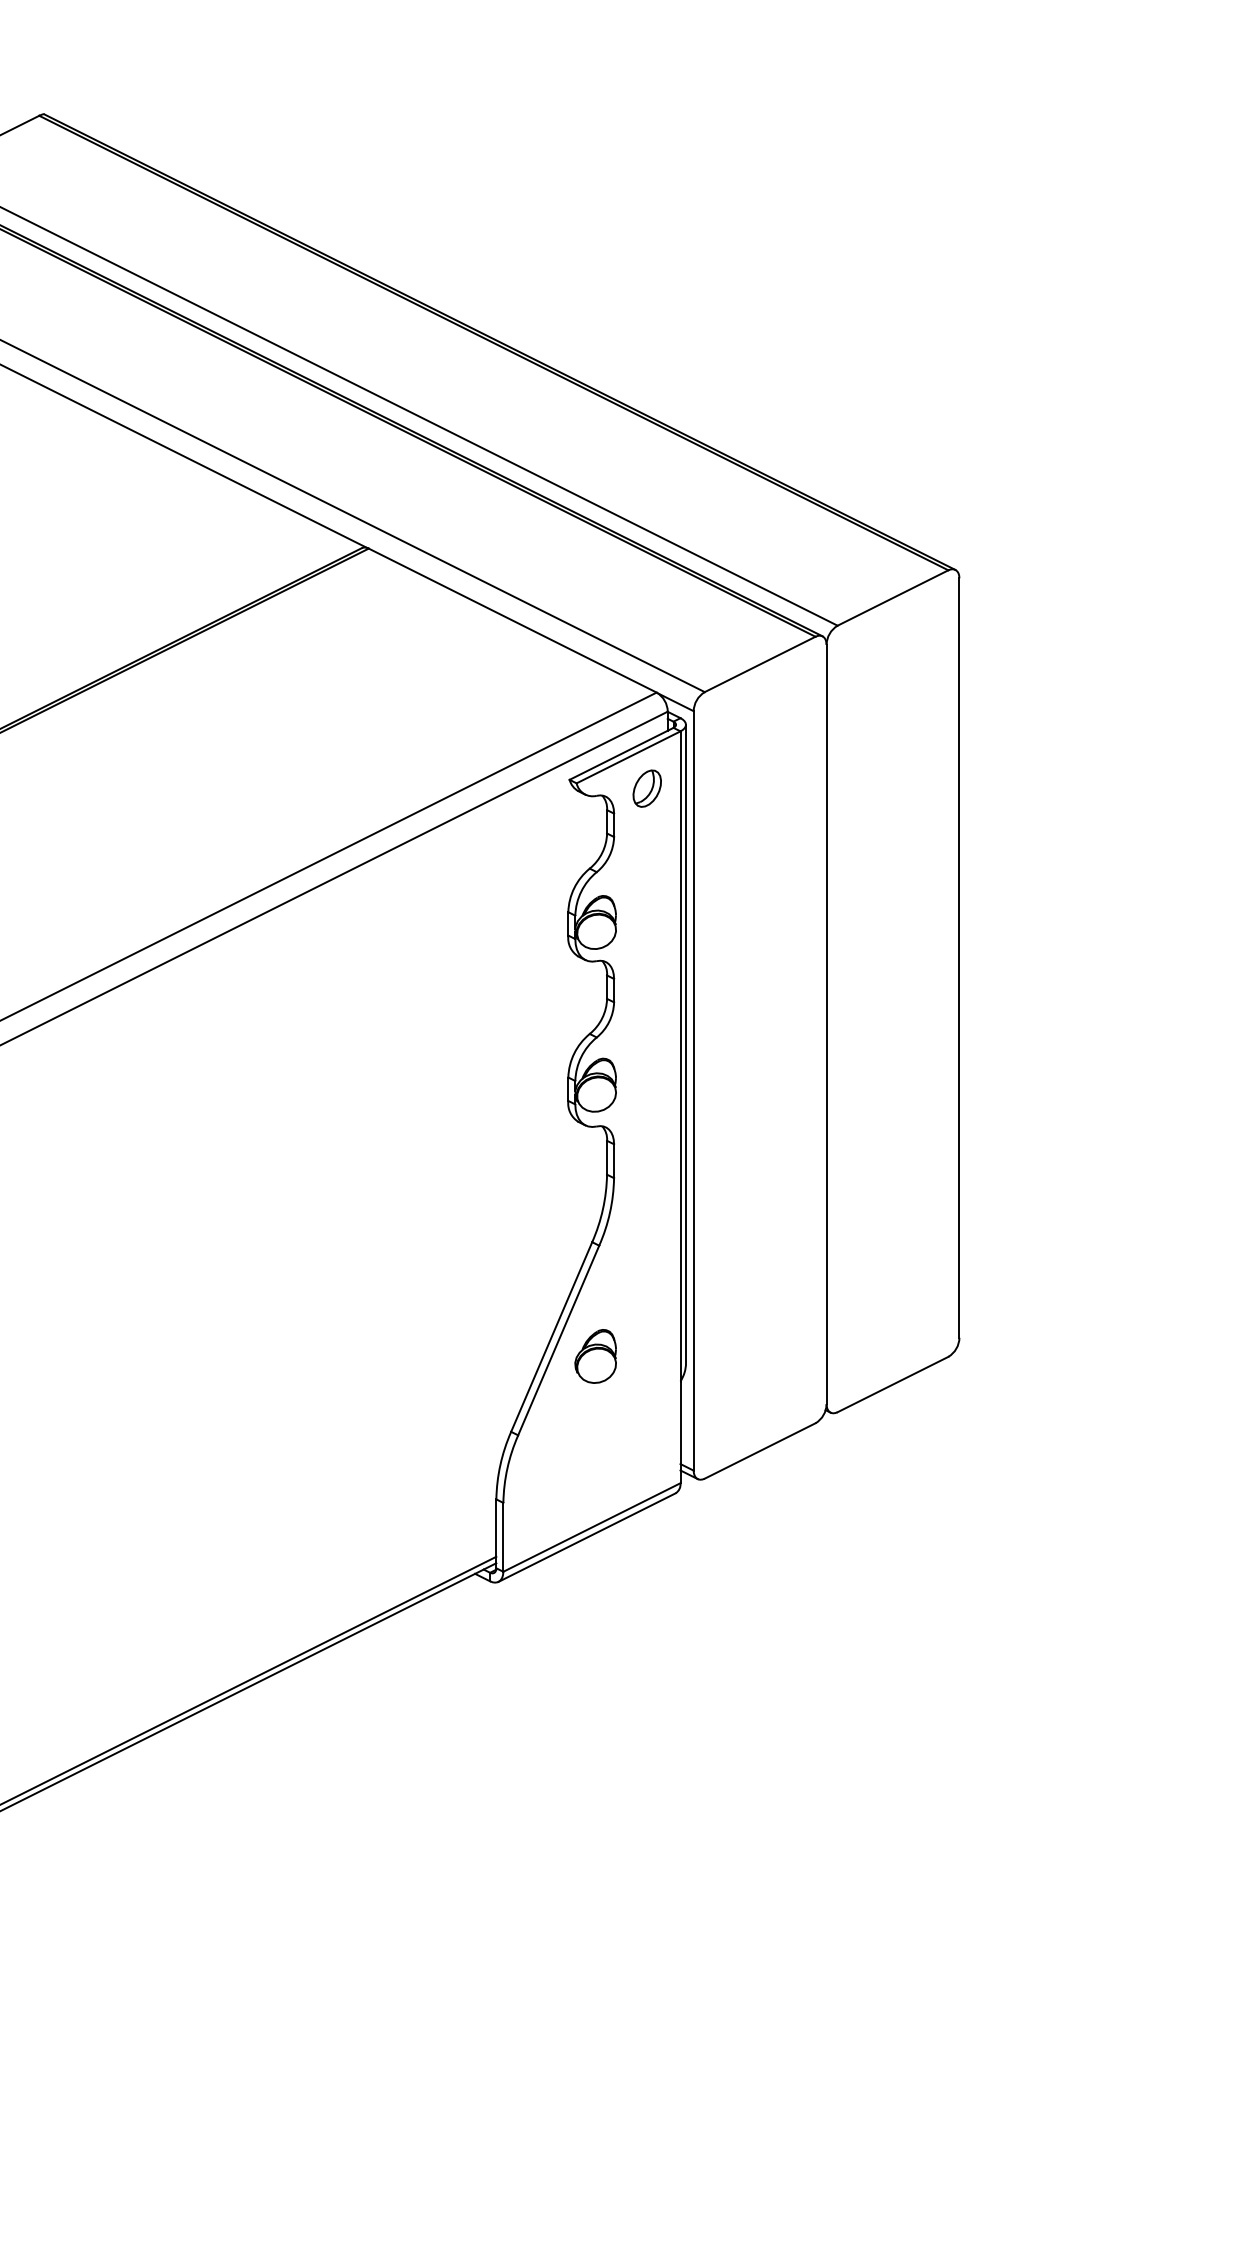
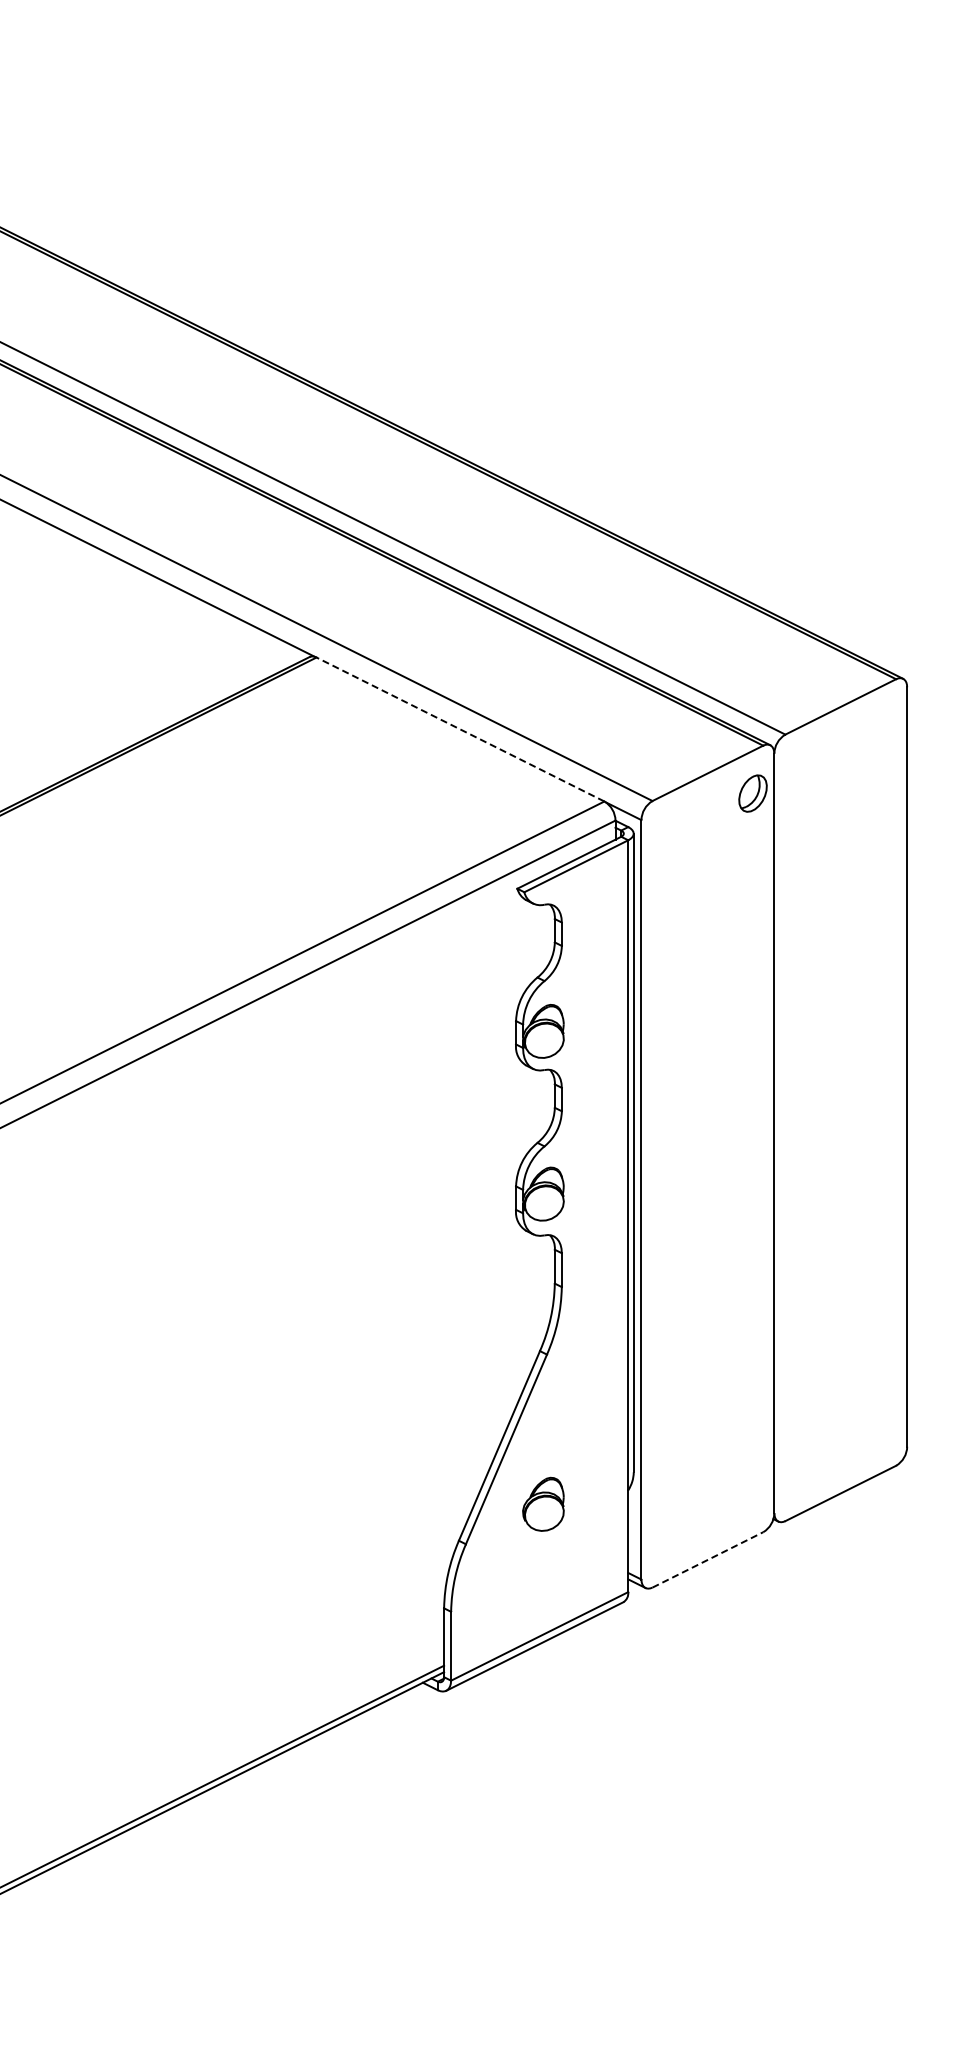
line: (512, 620) -> (460, 729), solid -> dashed
part: (646, 788) -> (752, 793), moved
part: (595, 1356) -> (543, 1504), moved
line: (760, 1450) -> (708, 1559), solid -> dashed

